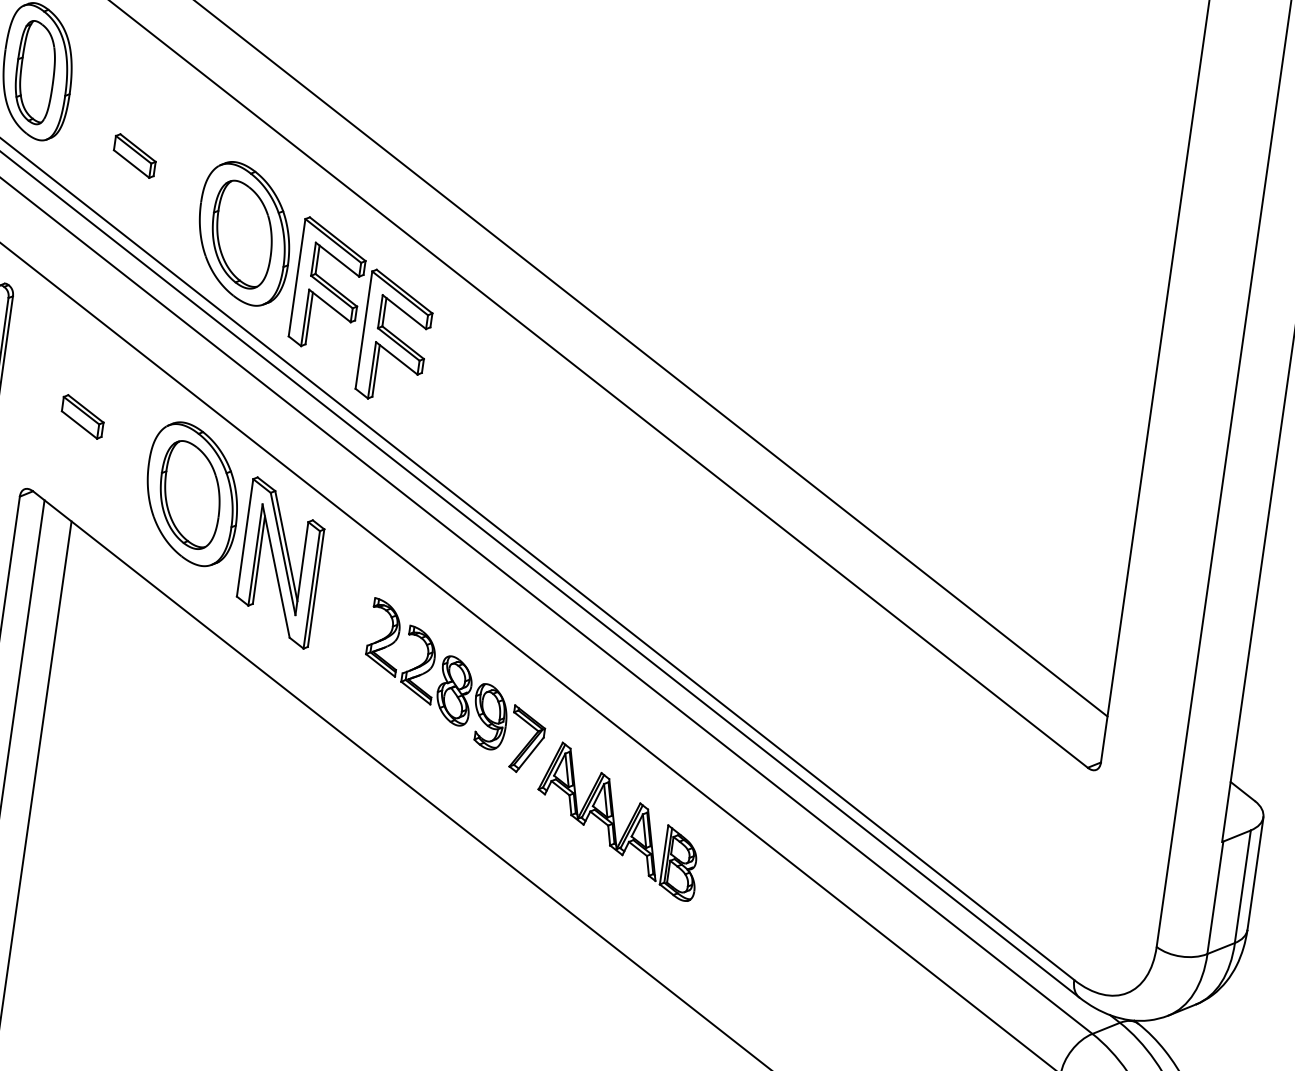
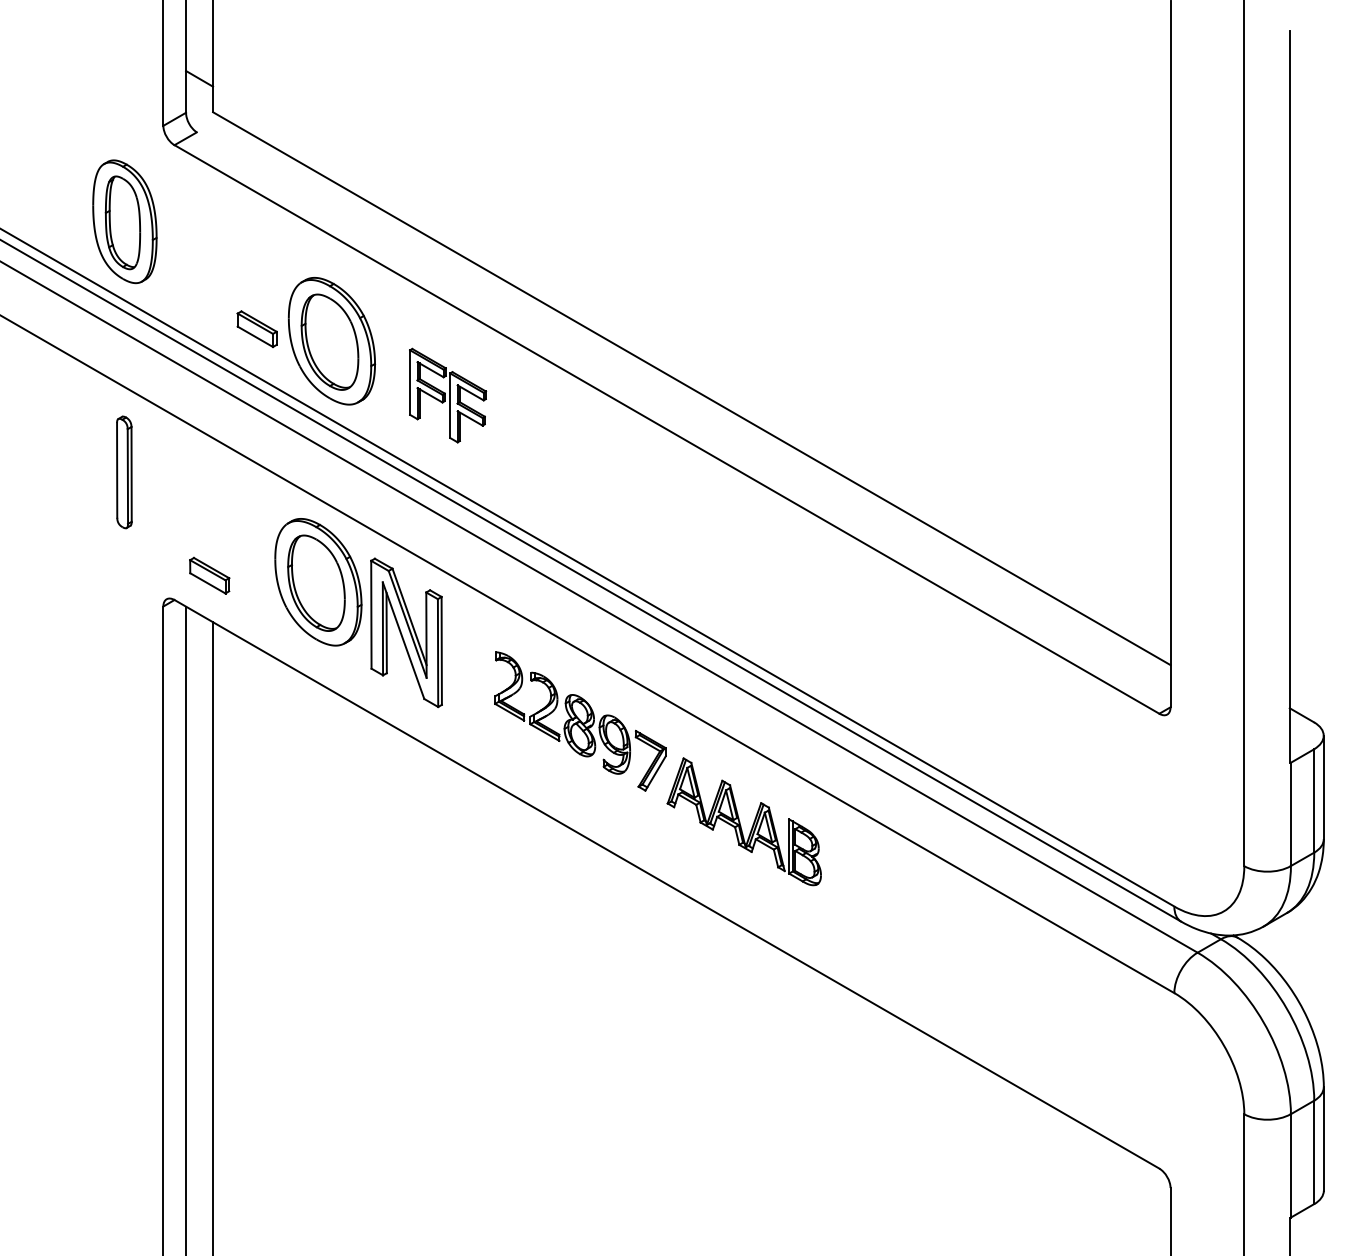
part: (134, 156) -> (256, 329), moved
part: (361, 310) -> (447, 395), size x0.6
part: (82, 416) -> (209, 575), moved

